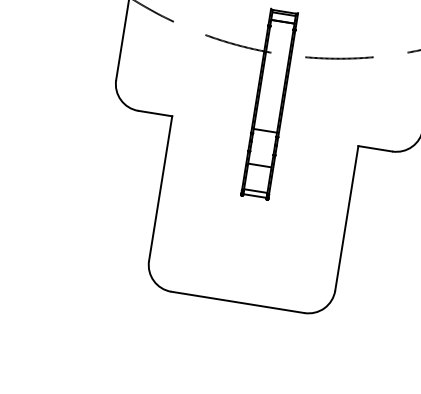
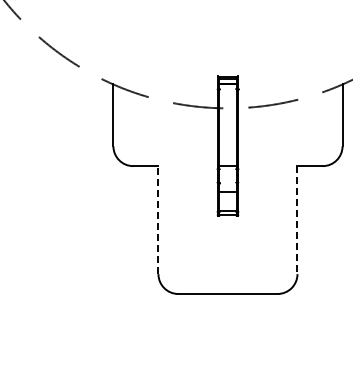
line: (160, 189) -> (158, 220), solid -> dashed
line: (346, 218) -> (297, 220), solid -> dashed

